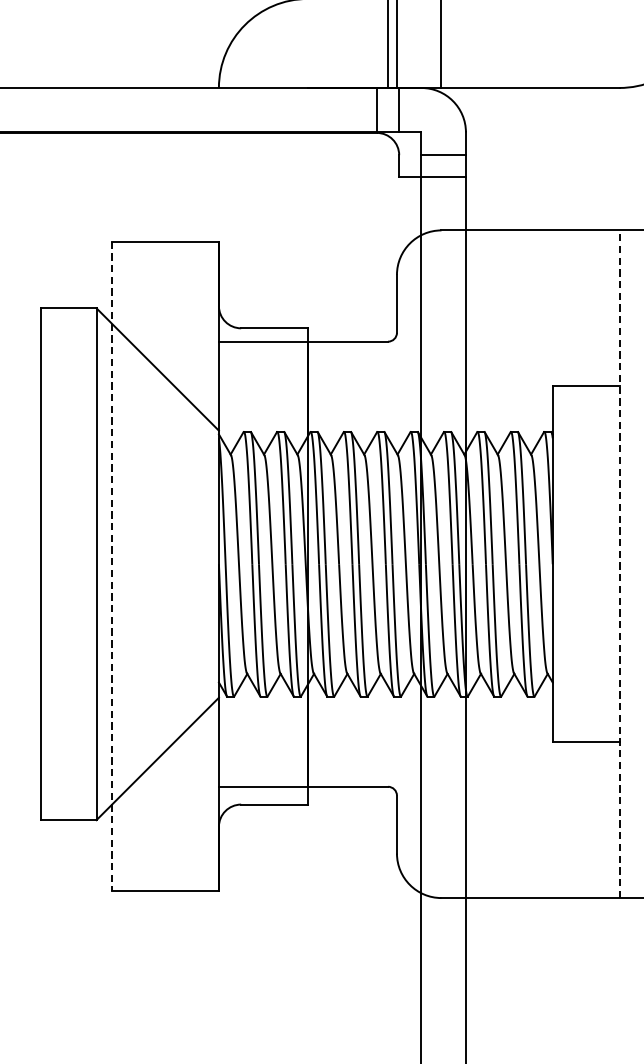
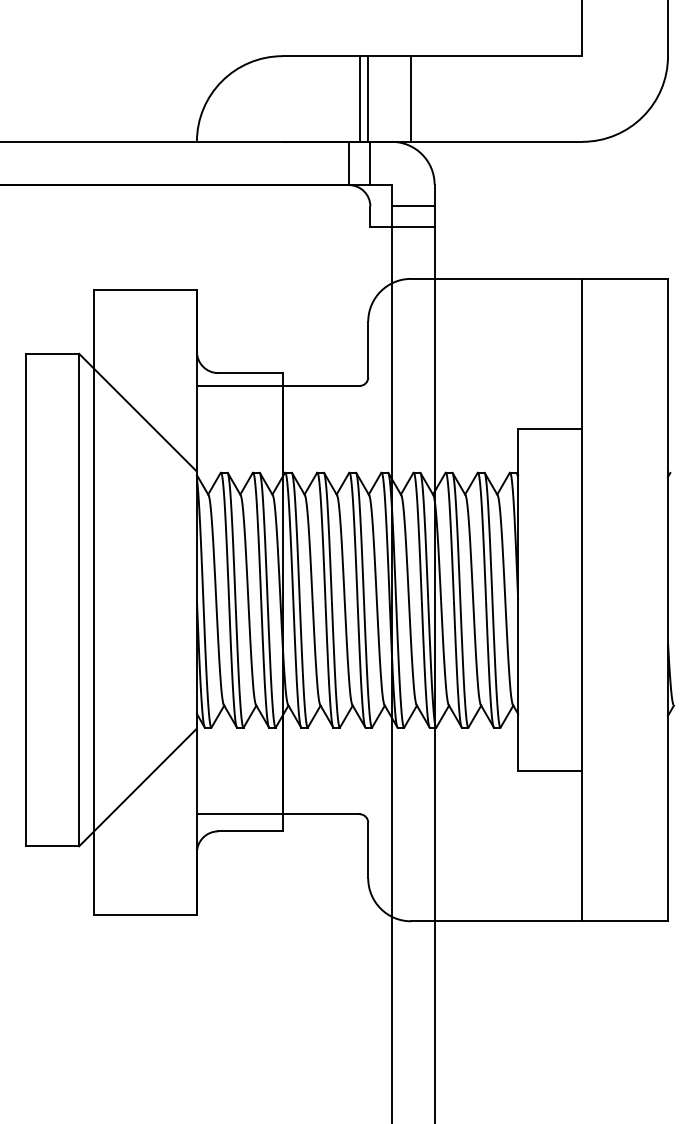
line: (619, 563) -> (582, 599), dashed -> solid
line: (112, 566) -> (94, 602), dashed -> solid

